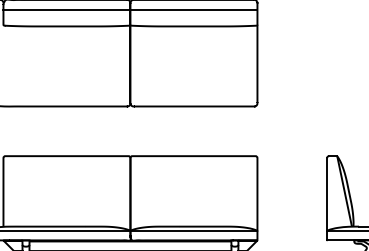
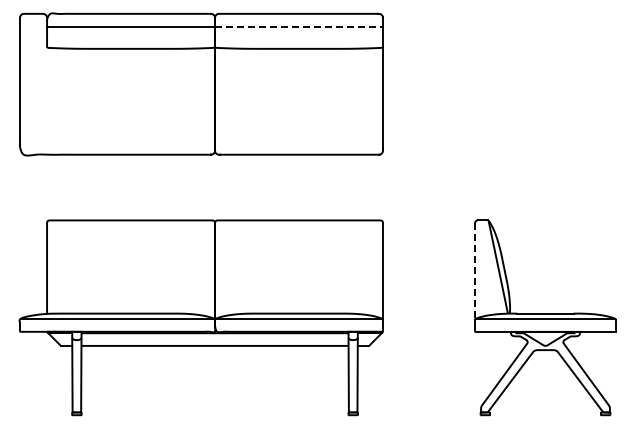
line: (194, 10) -> (299, 27), solid -> dashed
line: (327, 195) -> (475, 272), solid -> dashed

